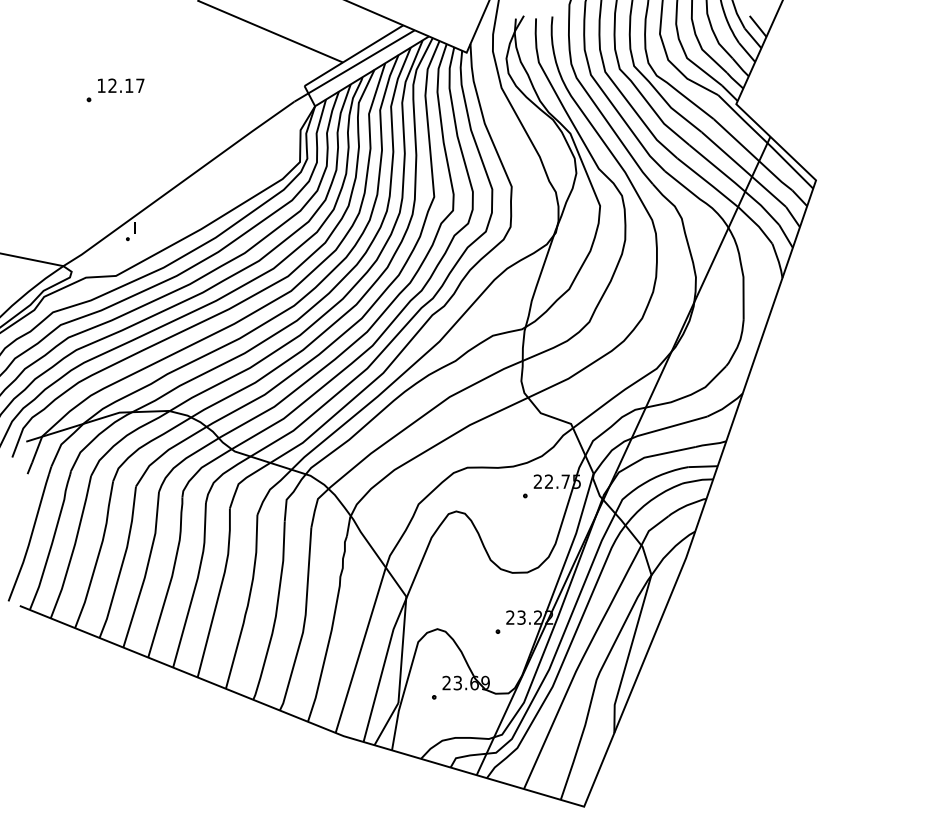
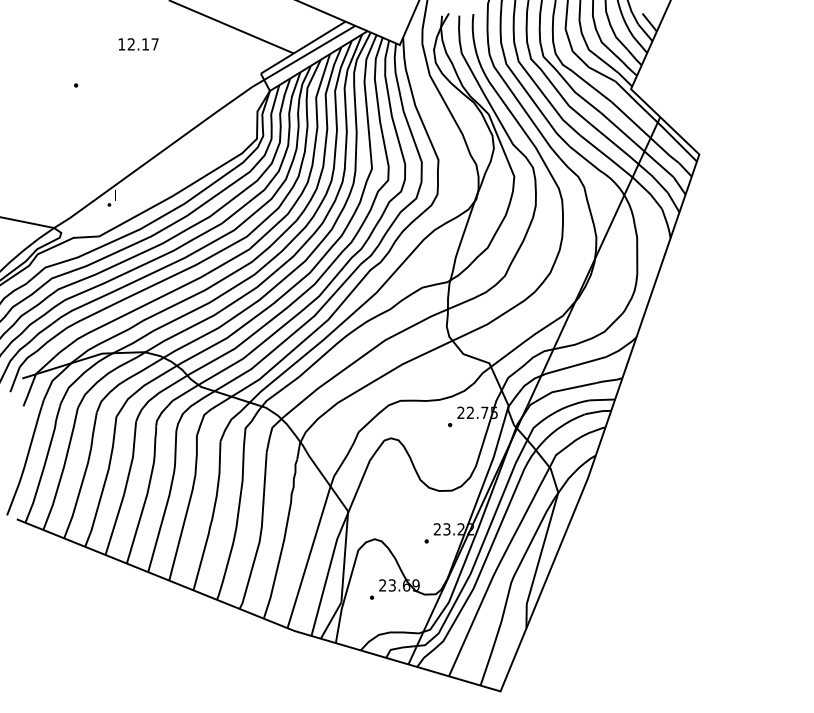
text: (120, 85) -> (138, 44), moved

